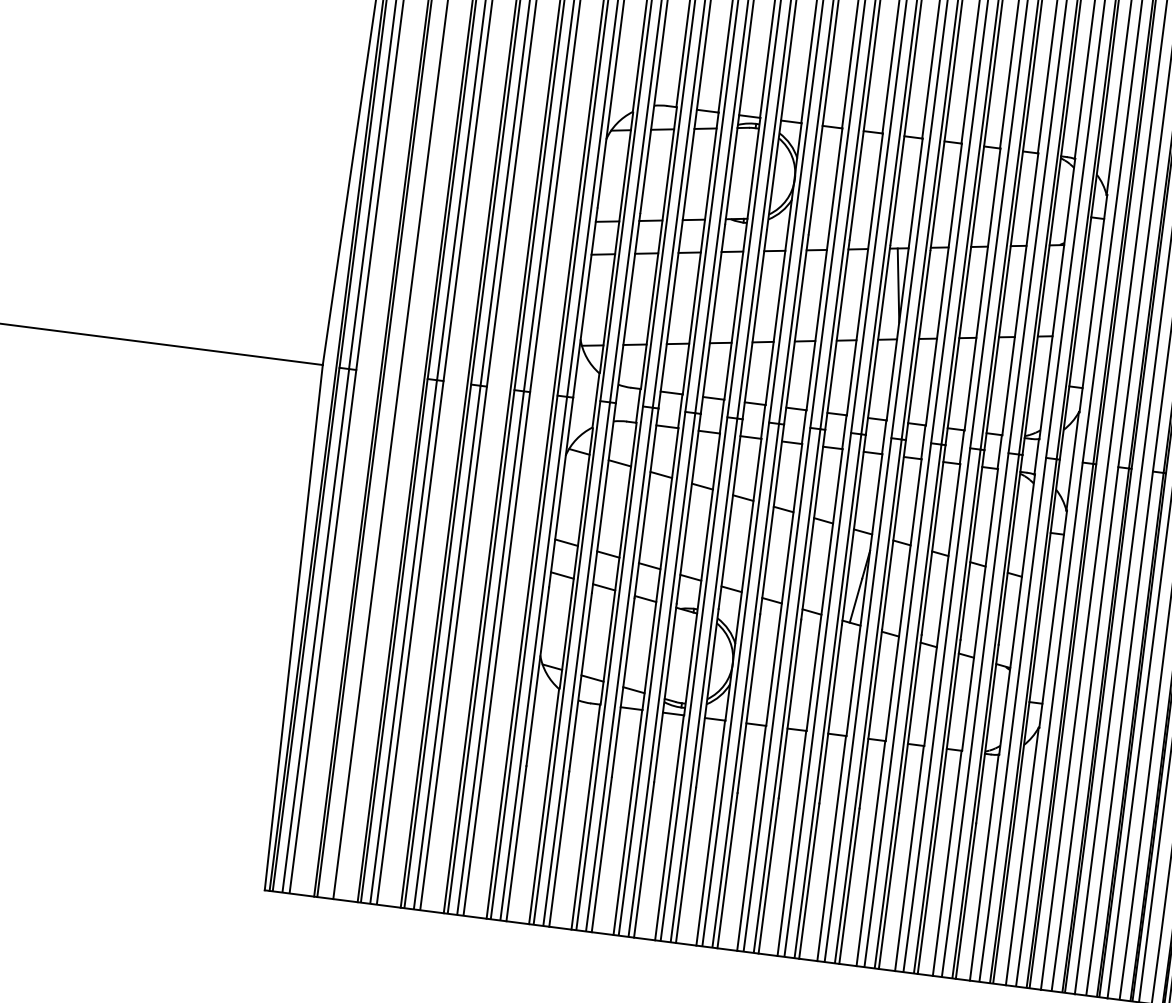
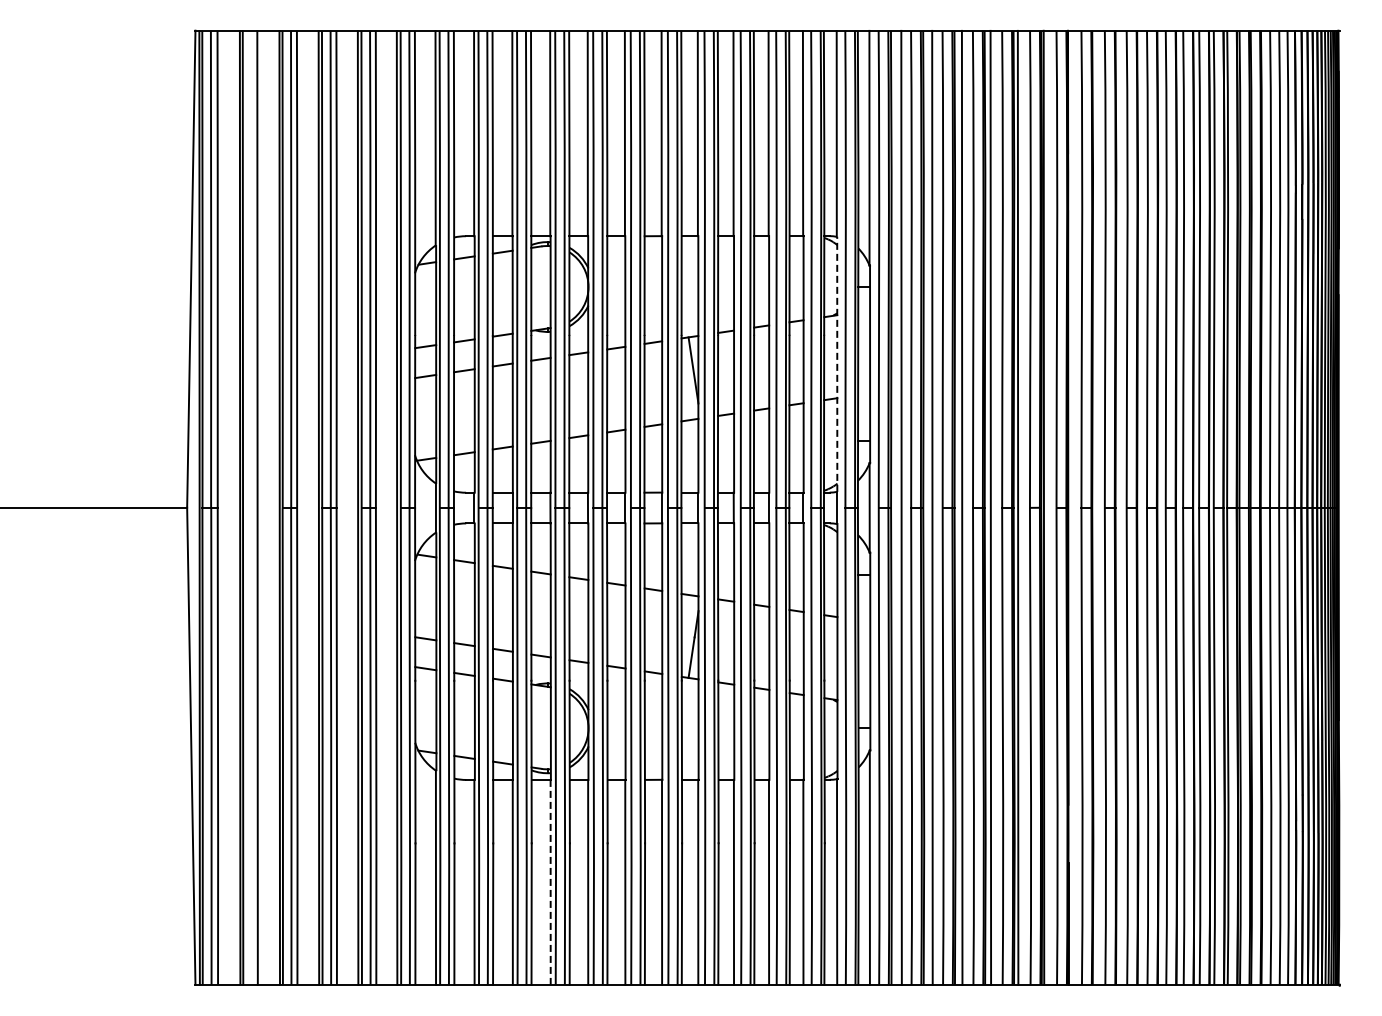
line: (1057, 299) -> (837, 364), solid -> dashed
line: (669, 828) -> (550, 882), solid -> dashed

